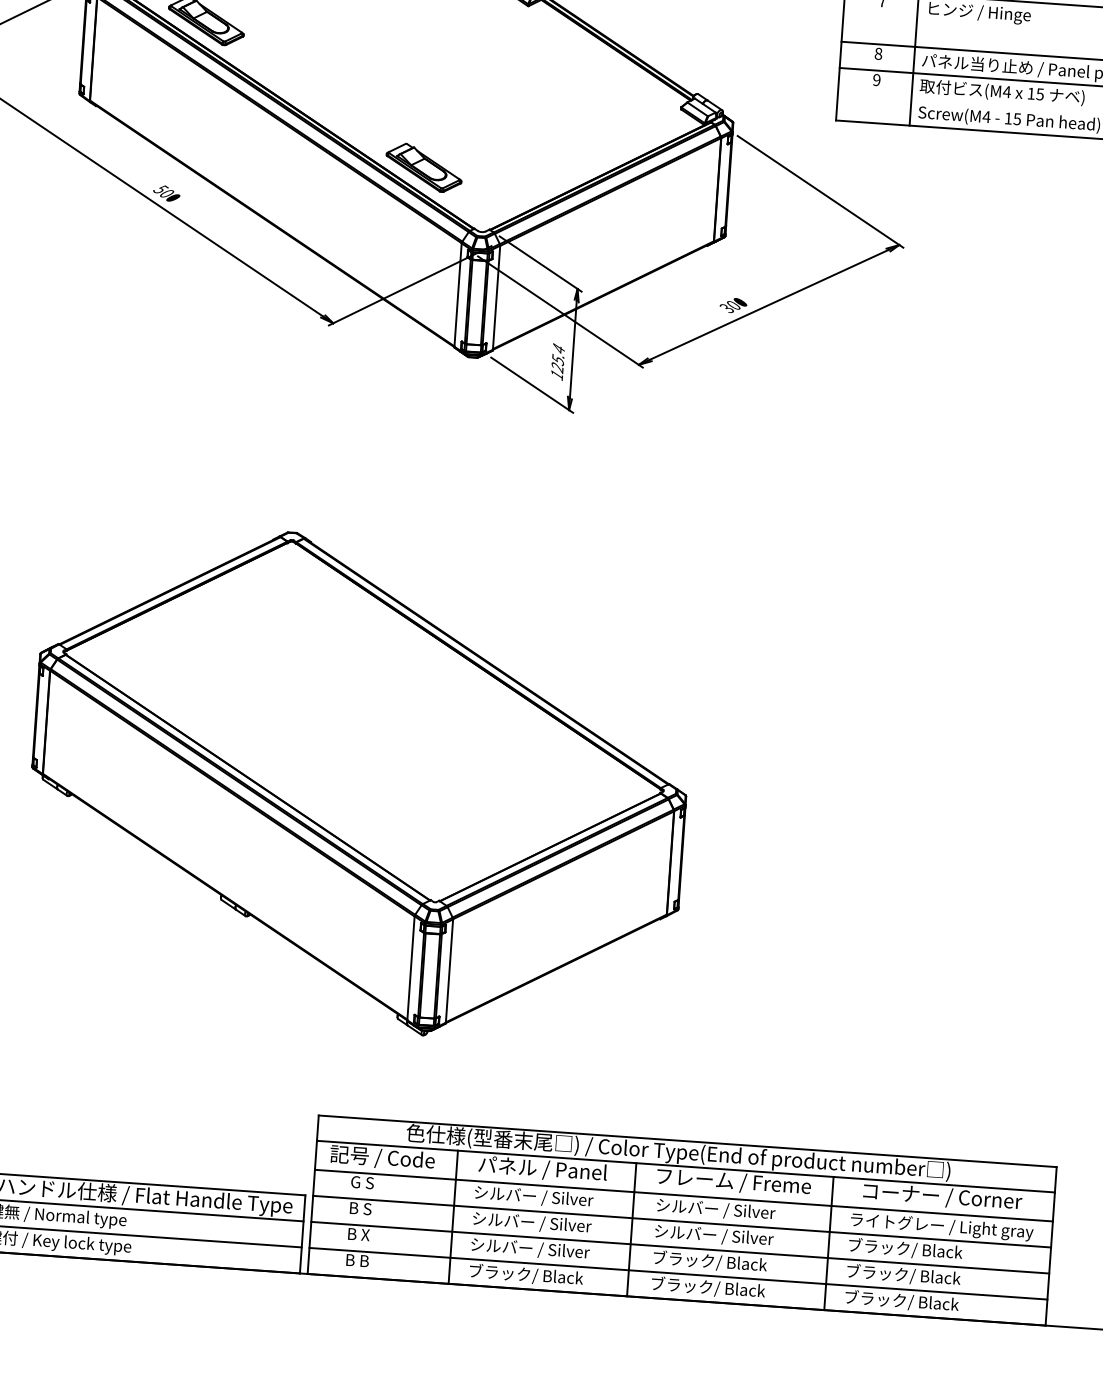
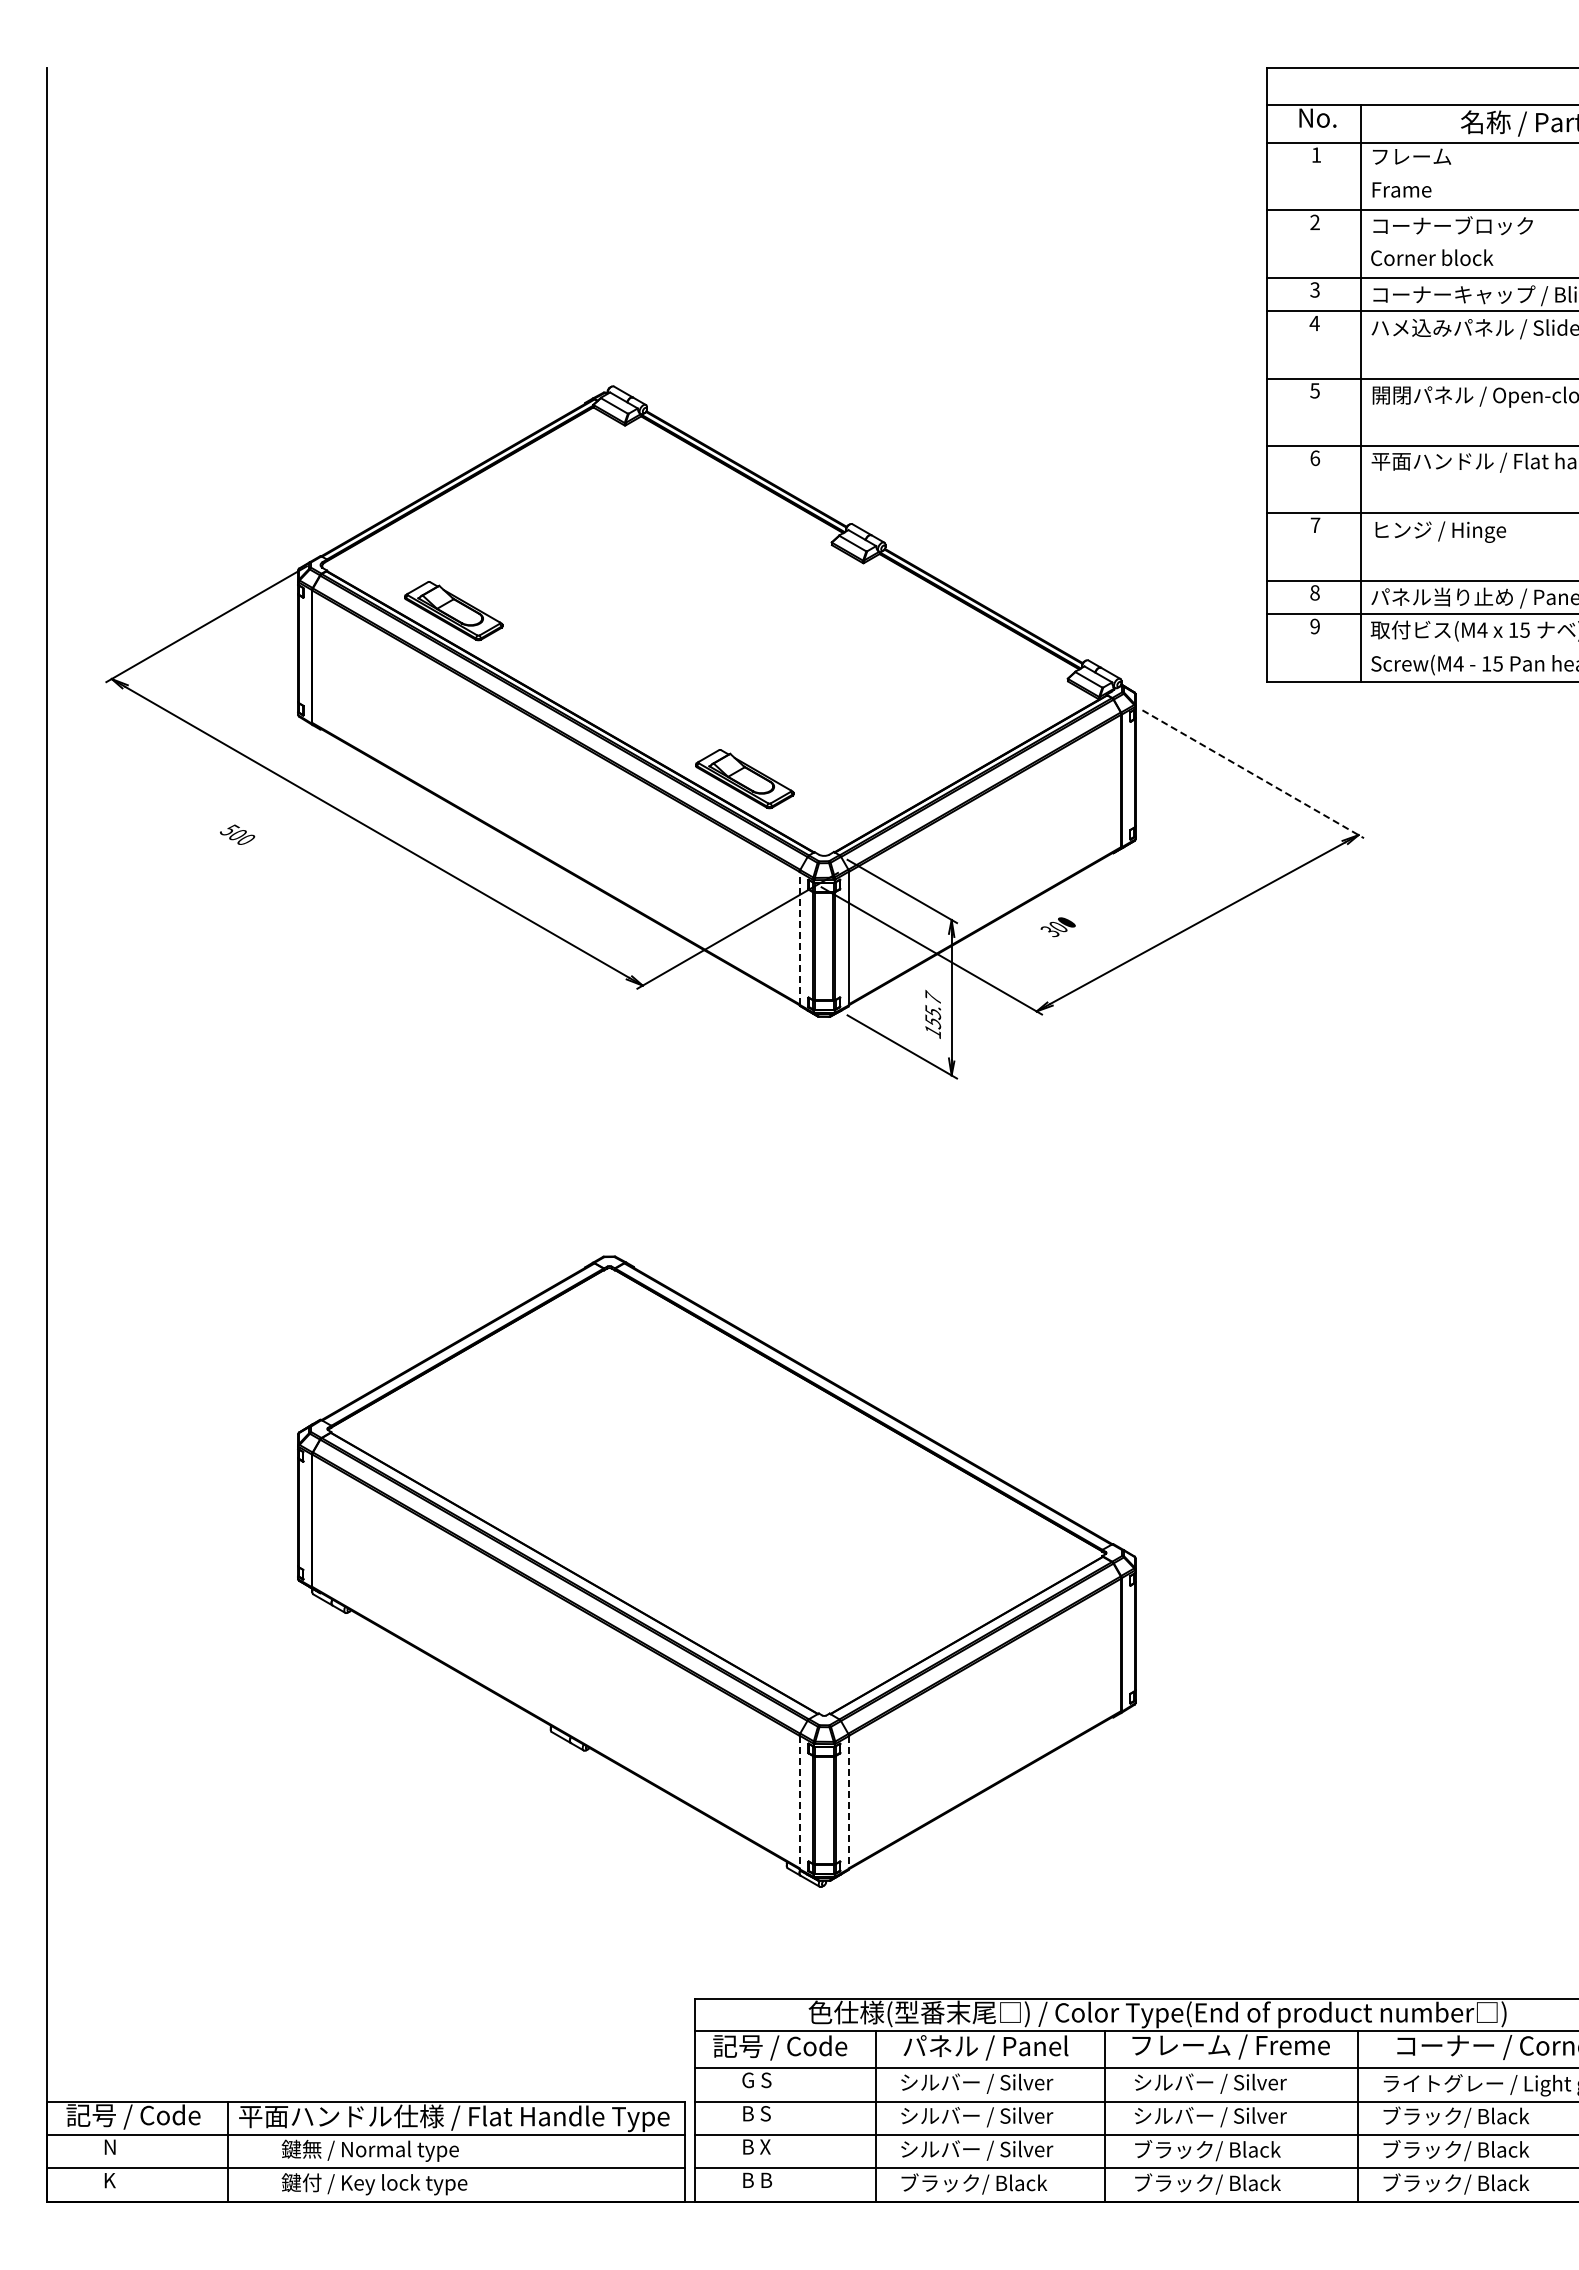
line: (820, 192) -> (1253, 774), solid -> dashed
text: (166, 193) -> (237, 834), moved
line: (458, 294) -> (799, 937), solid -> dashed
text: (732, 305) -> (1057, 927), moved
text: (558, 357) -> (933, 1009), 125.4 -> 155.7
line: (410, 968) -> (799, 1802), solid -> dashed
line: (449, 971) -> (849, 1802), solid -> dashed

